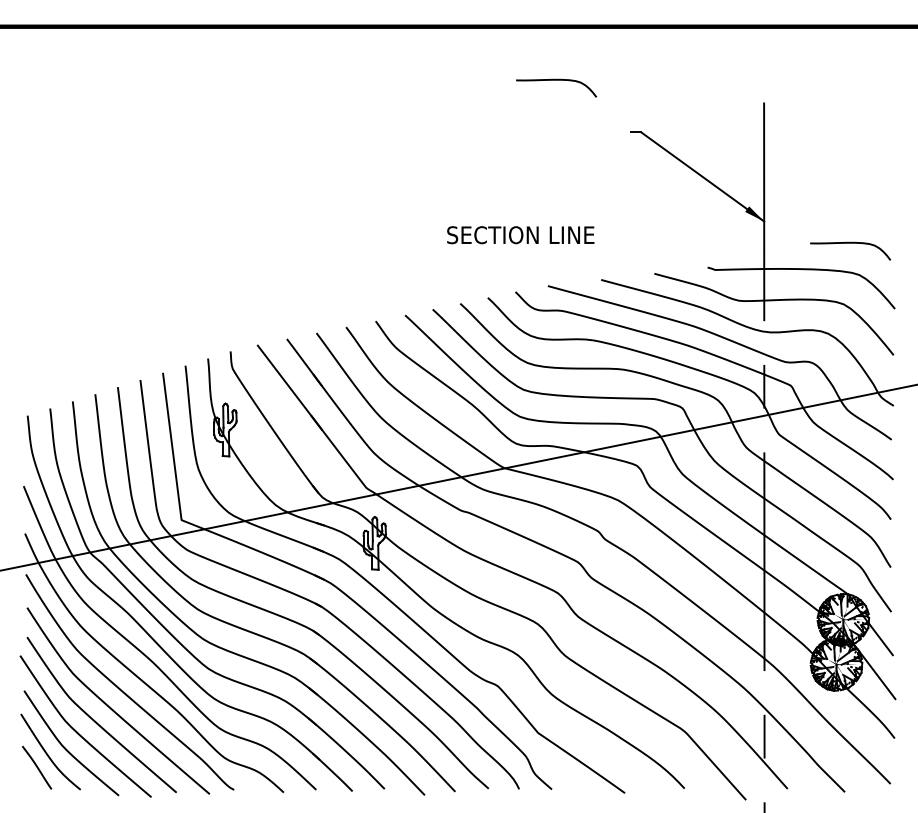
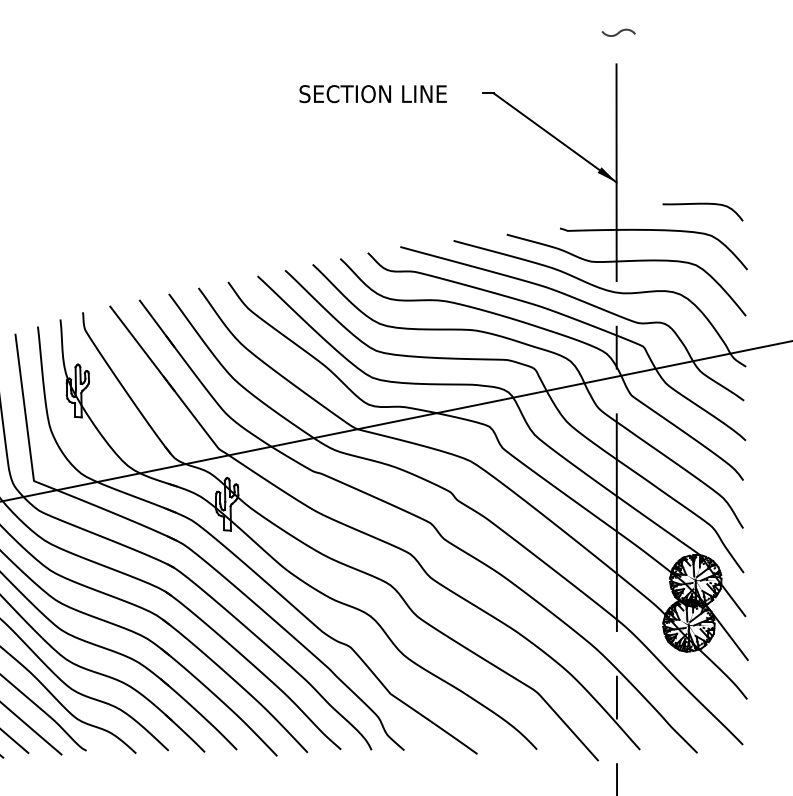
curve: (766, 71) -> (618, 32), added
curve: (556, 80) -> (408, 41), removed
text: (520, 235) -> (372, 94), moved

